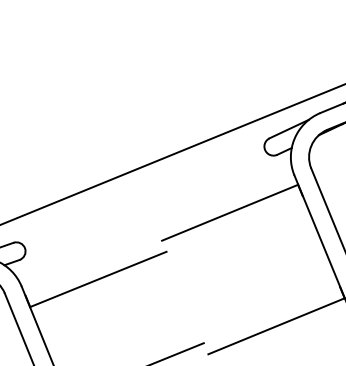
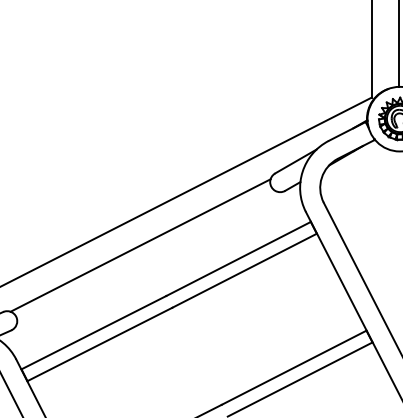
line: (142, 193) -> (140, 245), added
line: (234, 223) -> (244, 270), added
line: (93, 268) -> (93, 332), added
line: (271, 314) -> (293, 367), added

